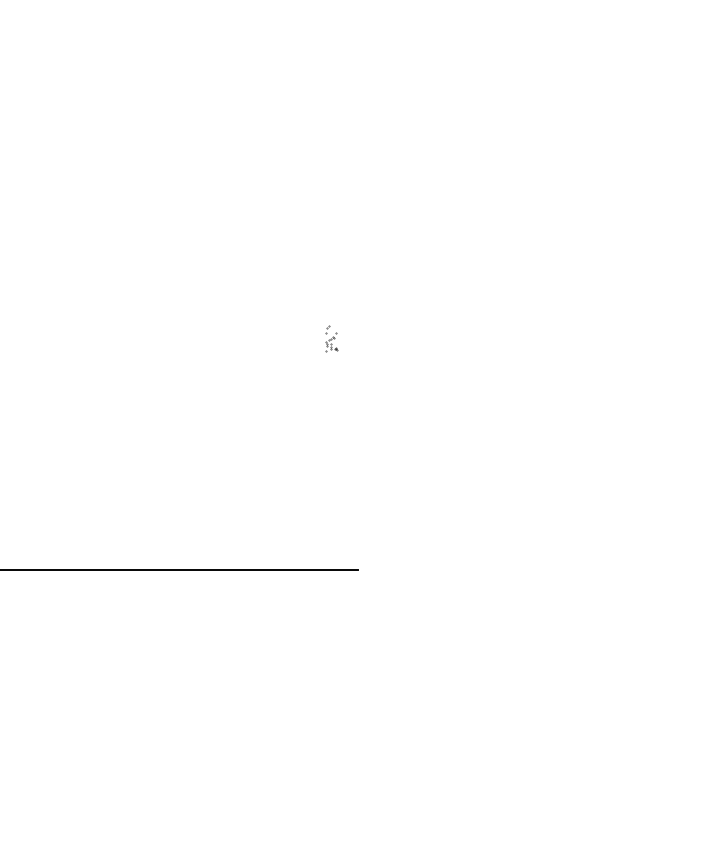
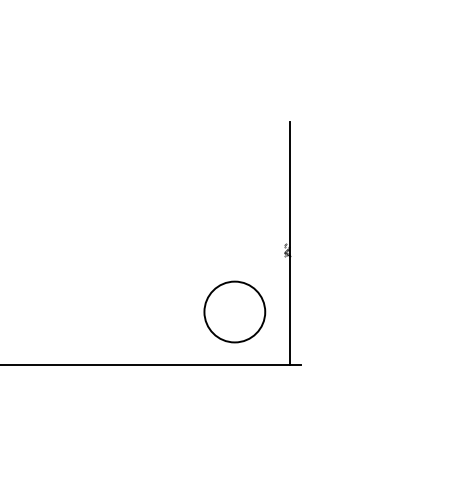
line: (338, 325) -> (290, 243), added
circle: (226, 461) -> (234, 311), added

